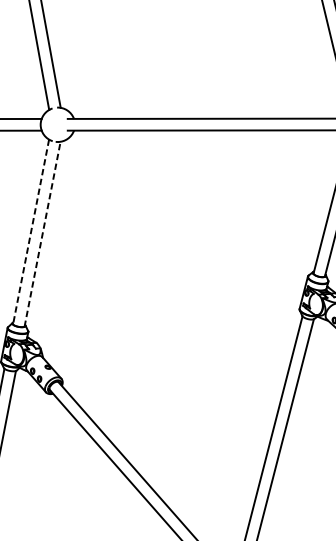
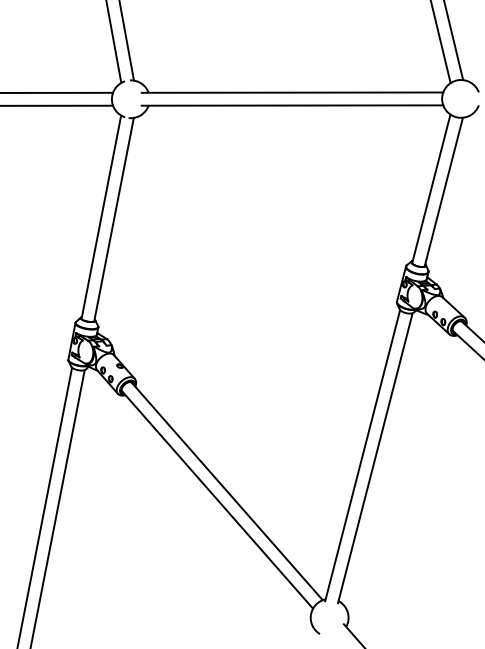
line: (31, 232) -> (101, 217), dashed -> solid
line: (43, 234) -> (114, 219), dashed -> solid

